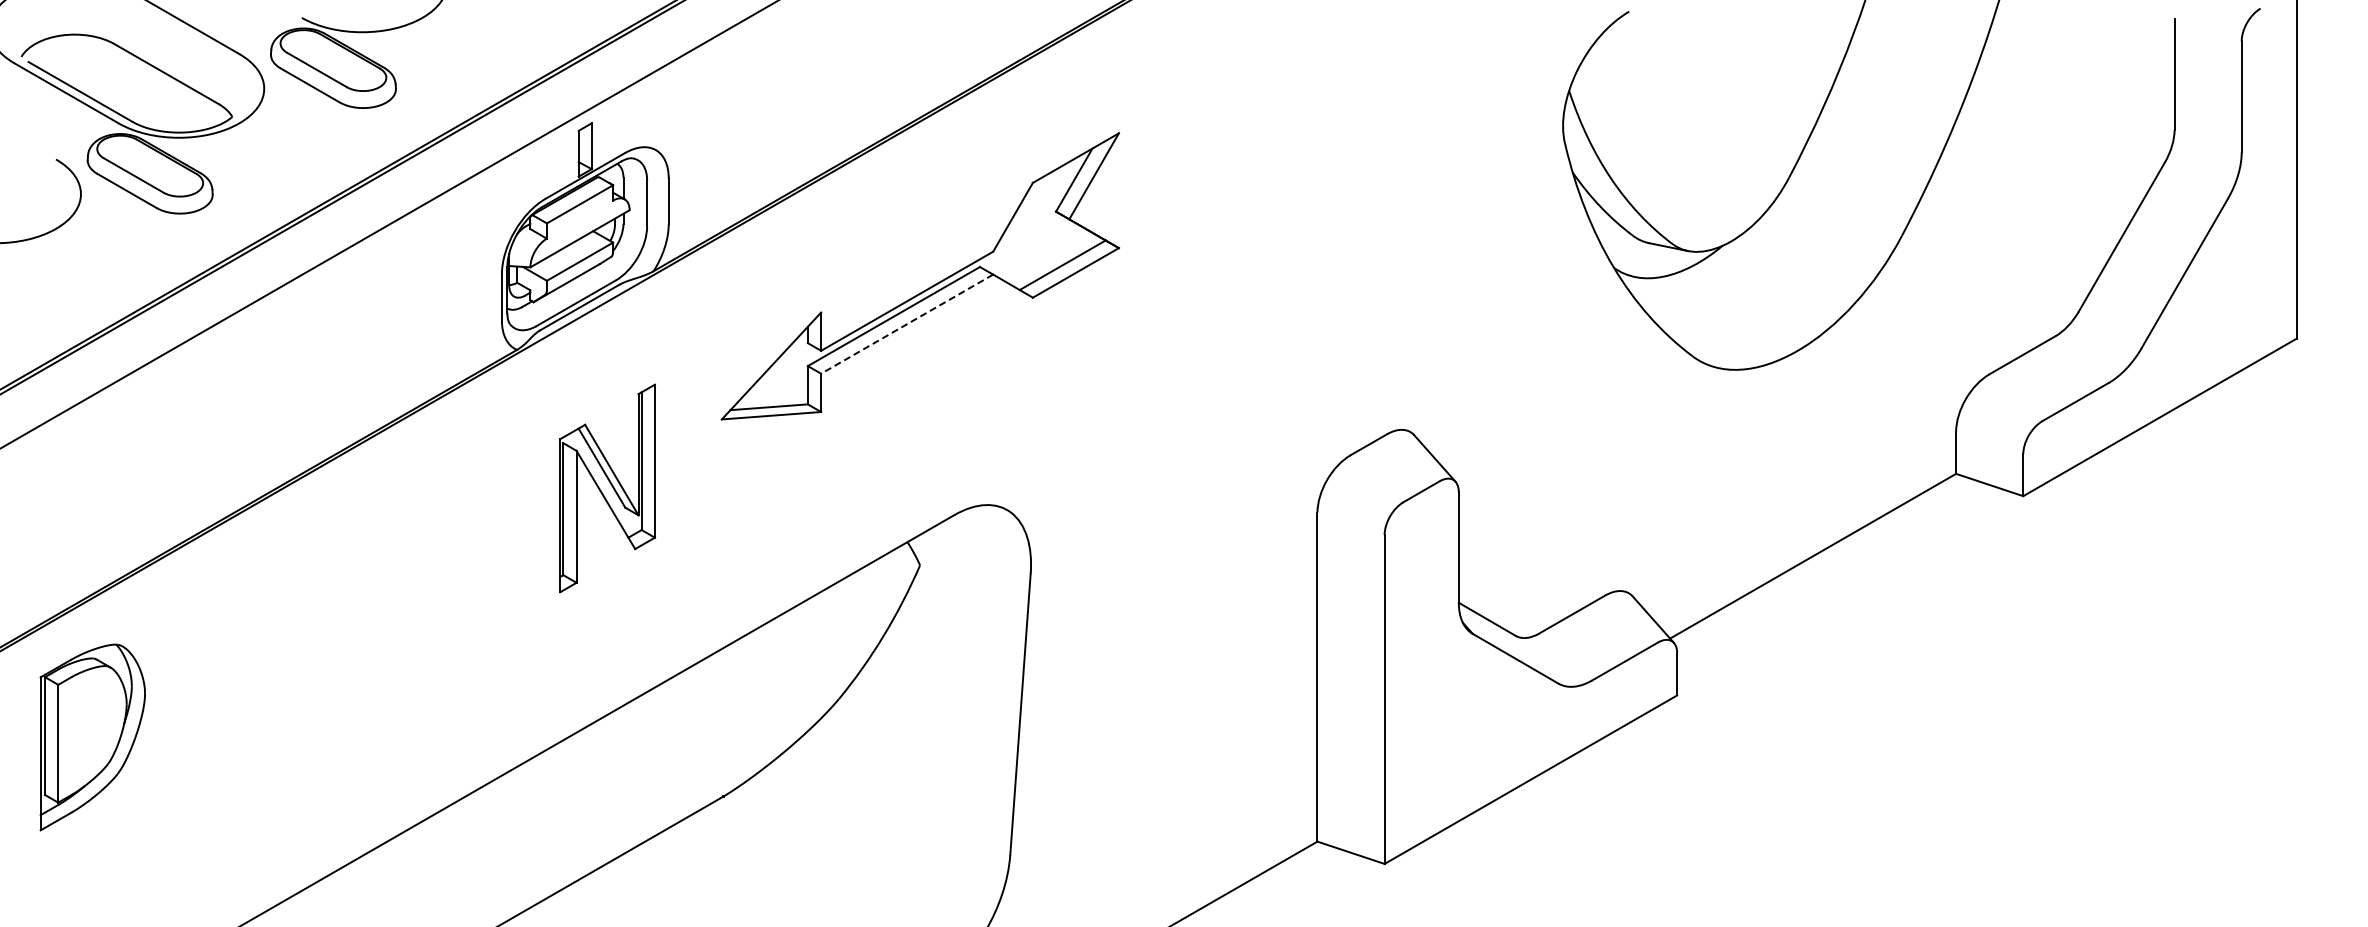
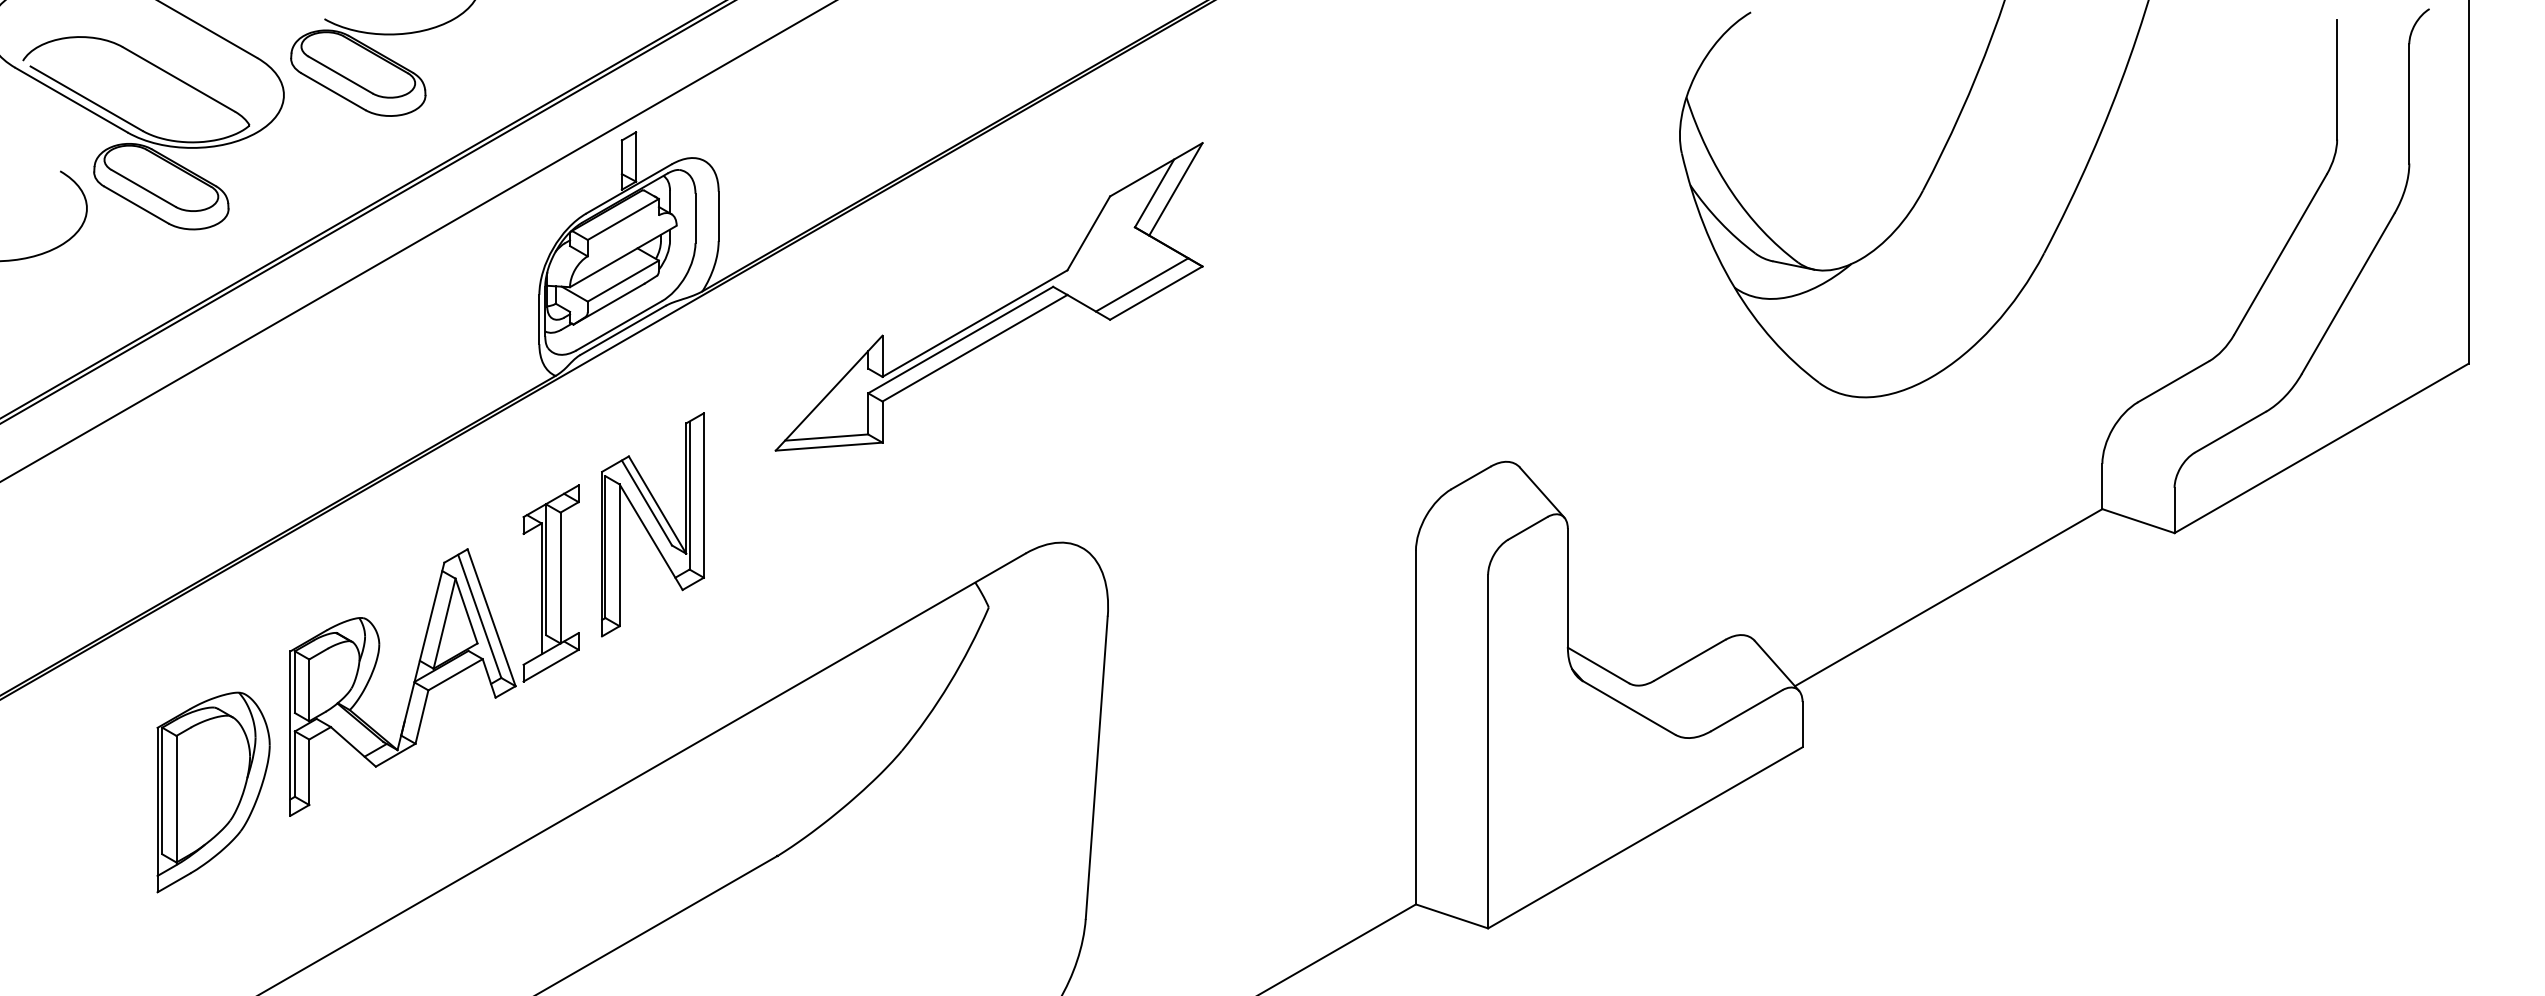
line: (906, 324) -> (974, 348), dashed -> solid
part: (404, 605) -> (434, 650), added
part: (92, 737) -> (213, 792), moved

